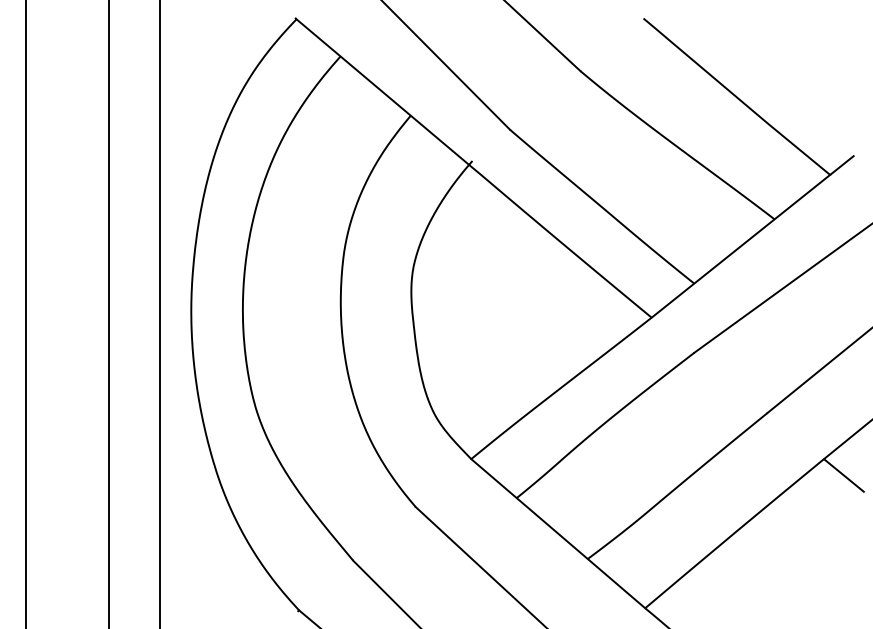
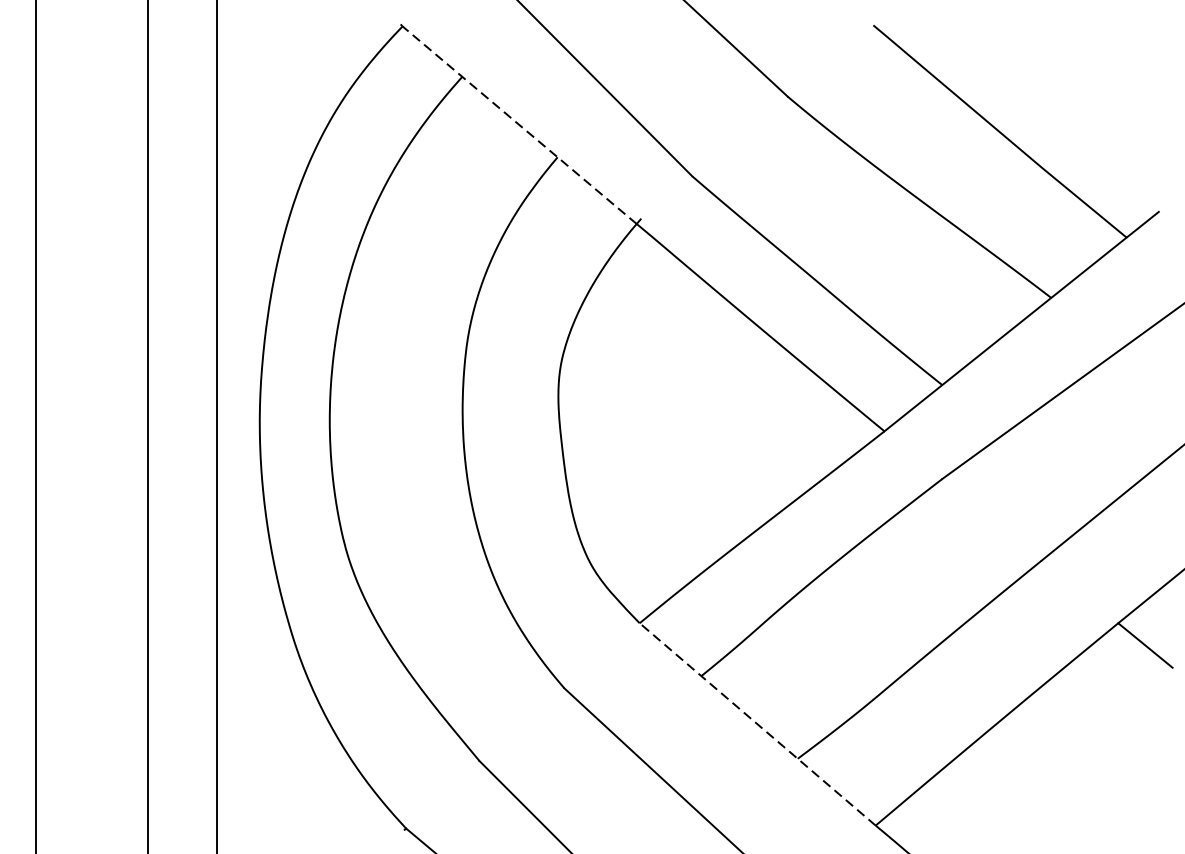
line: (382, 92) -> (519, 125), solid -> dashed
line: (558, 533) -> (758, 724), solid -> dashed

